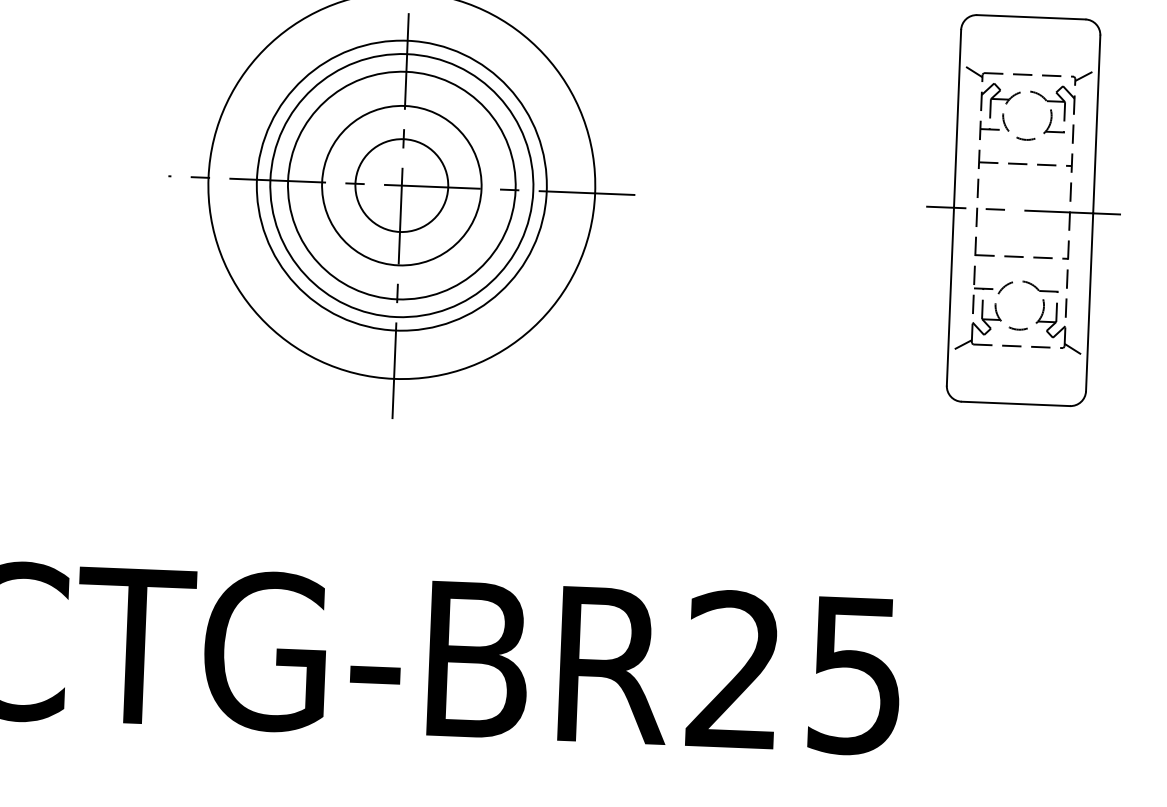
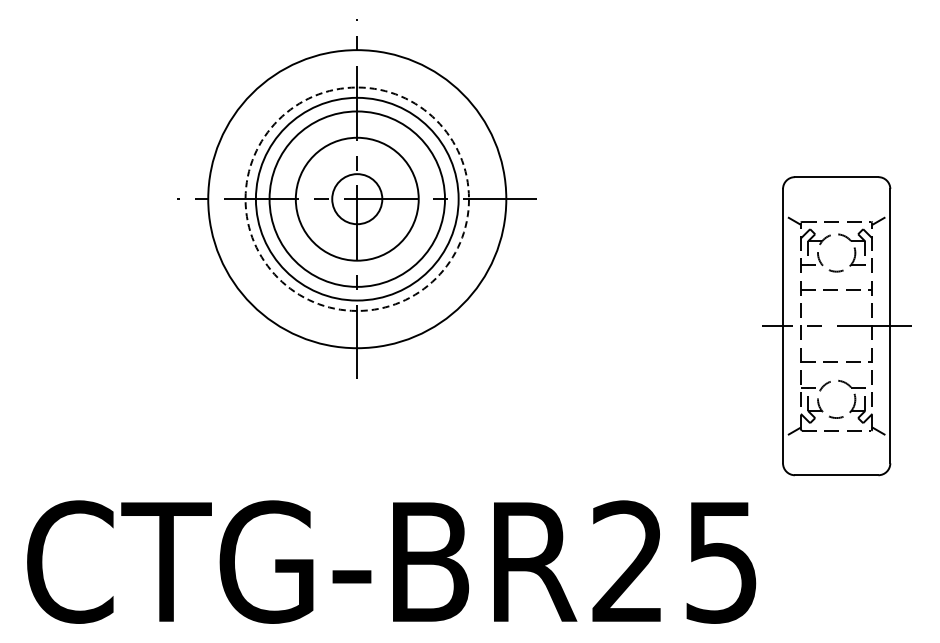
circle: (402, 184) -> (357, 198), size x0.7
circle: (402, 184) -> (357, 198), solid -> dashed
part: (1023, 210) -> (836, 326), moved

